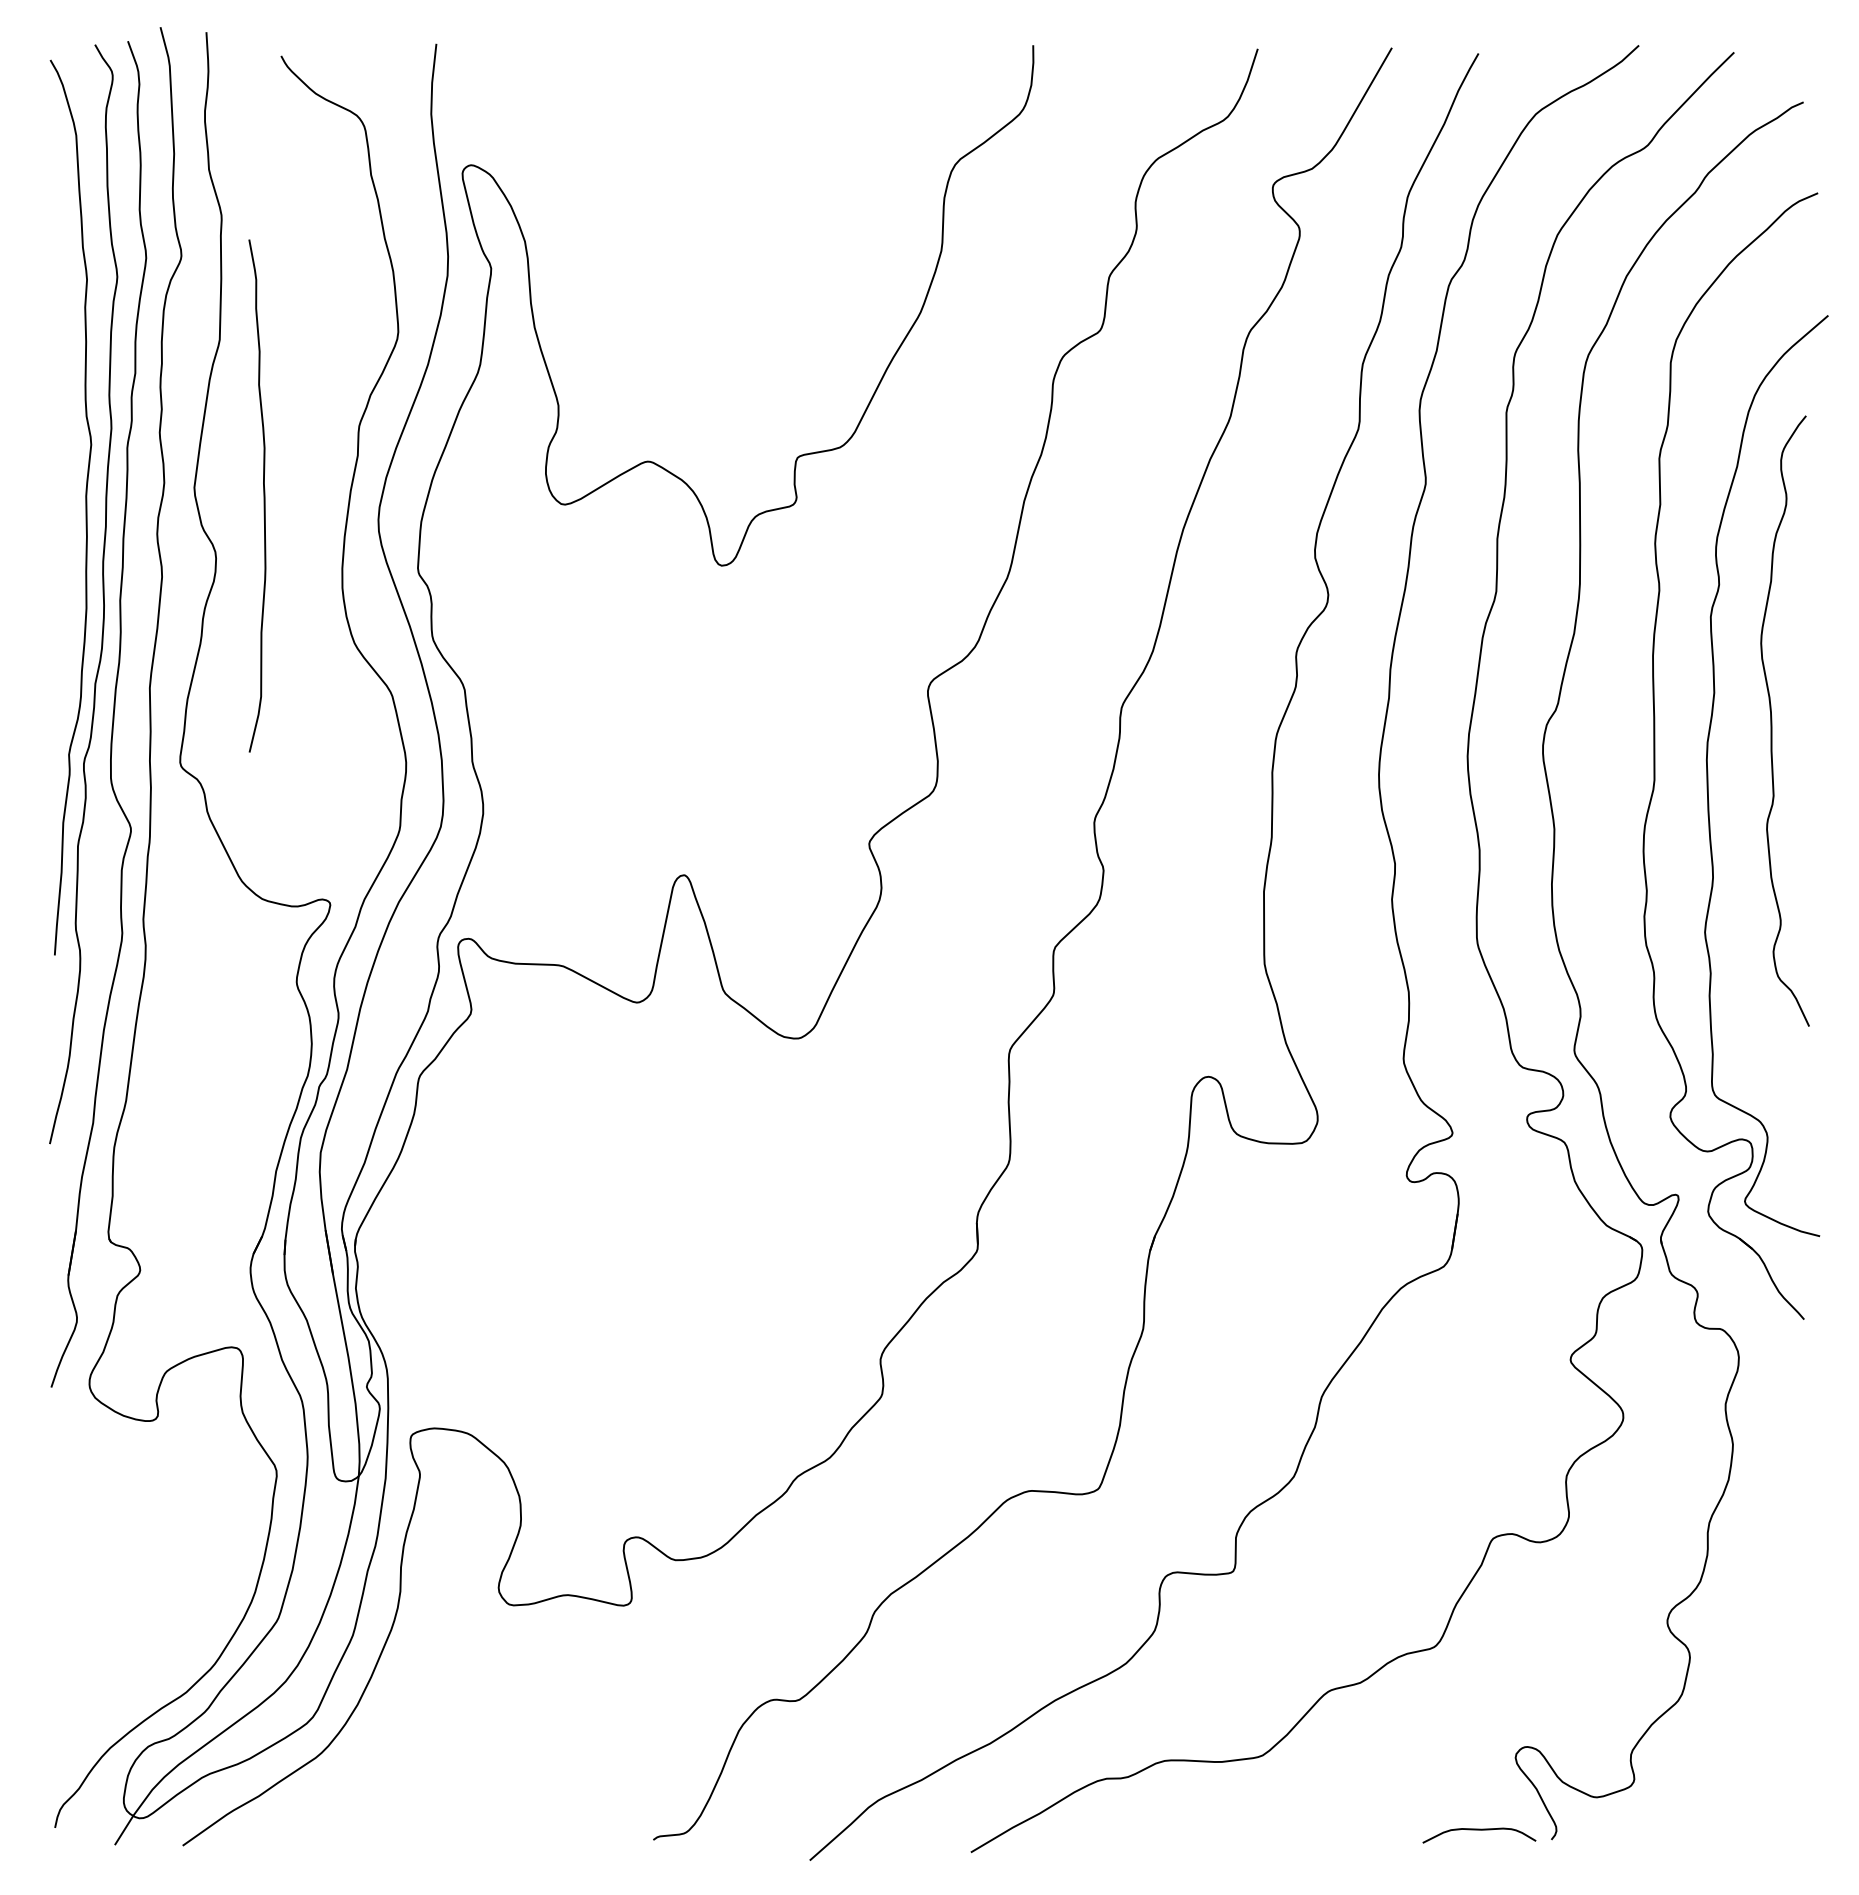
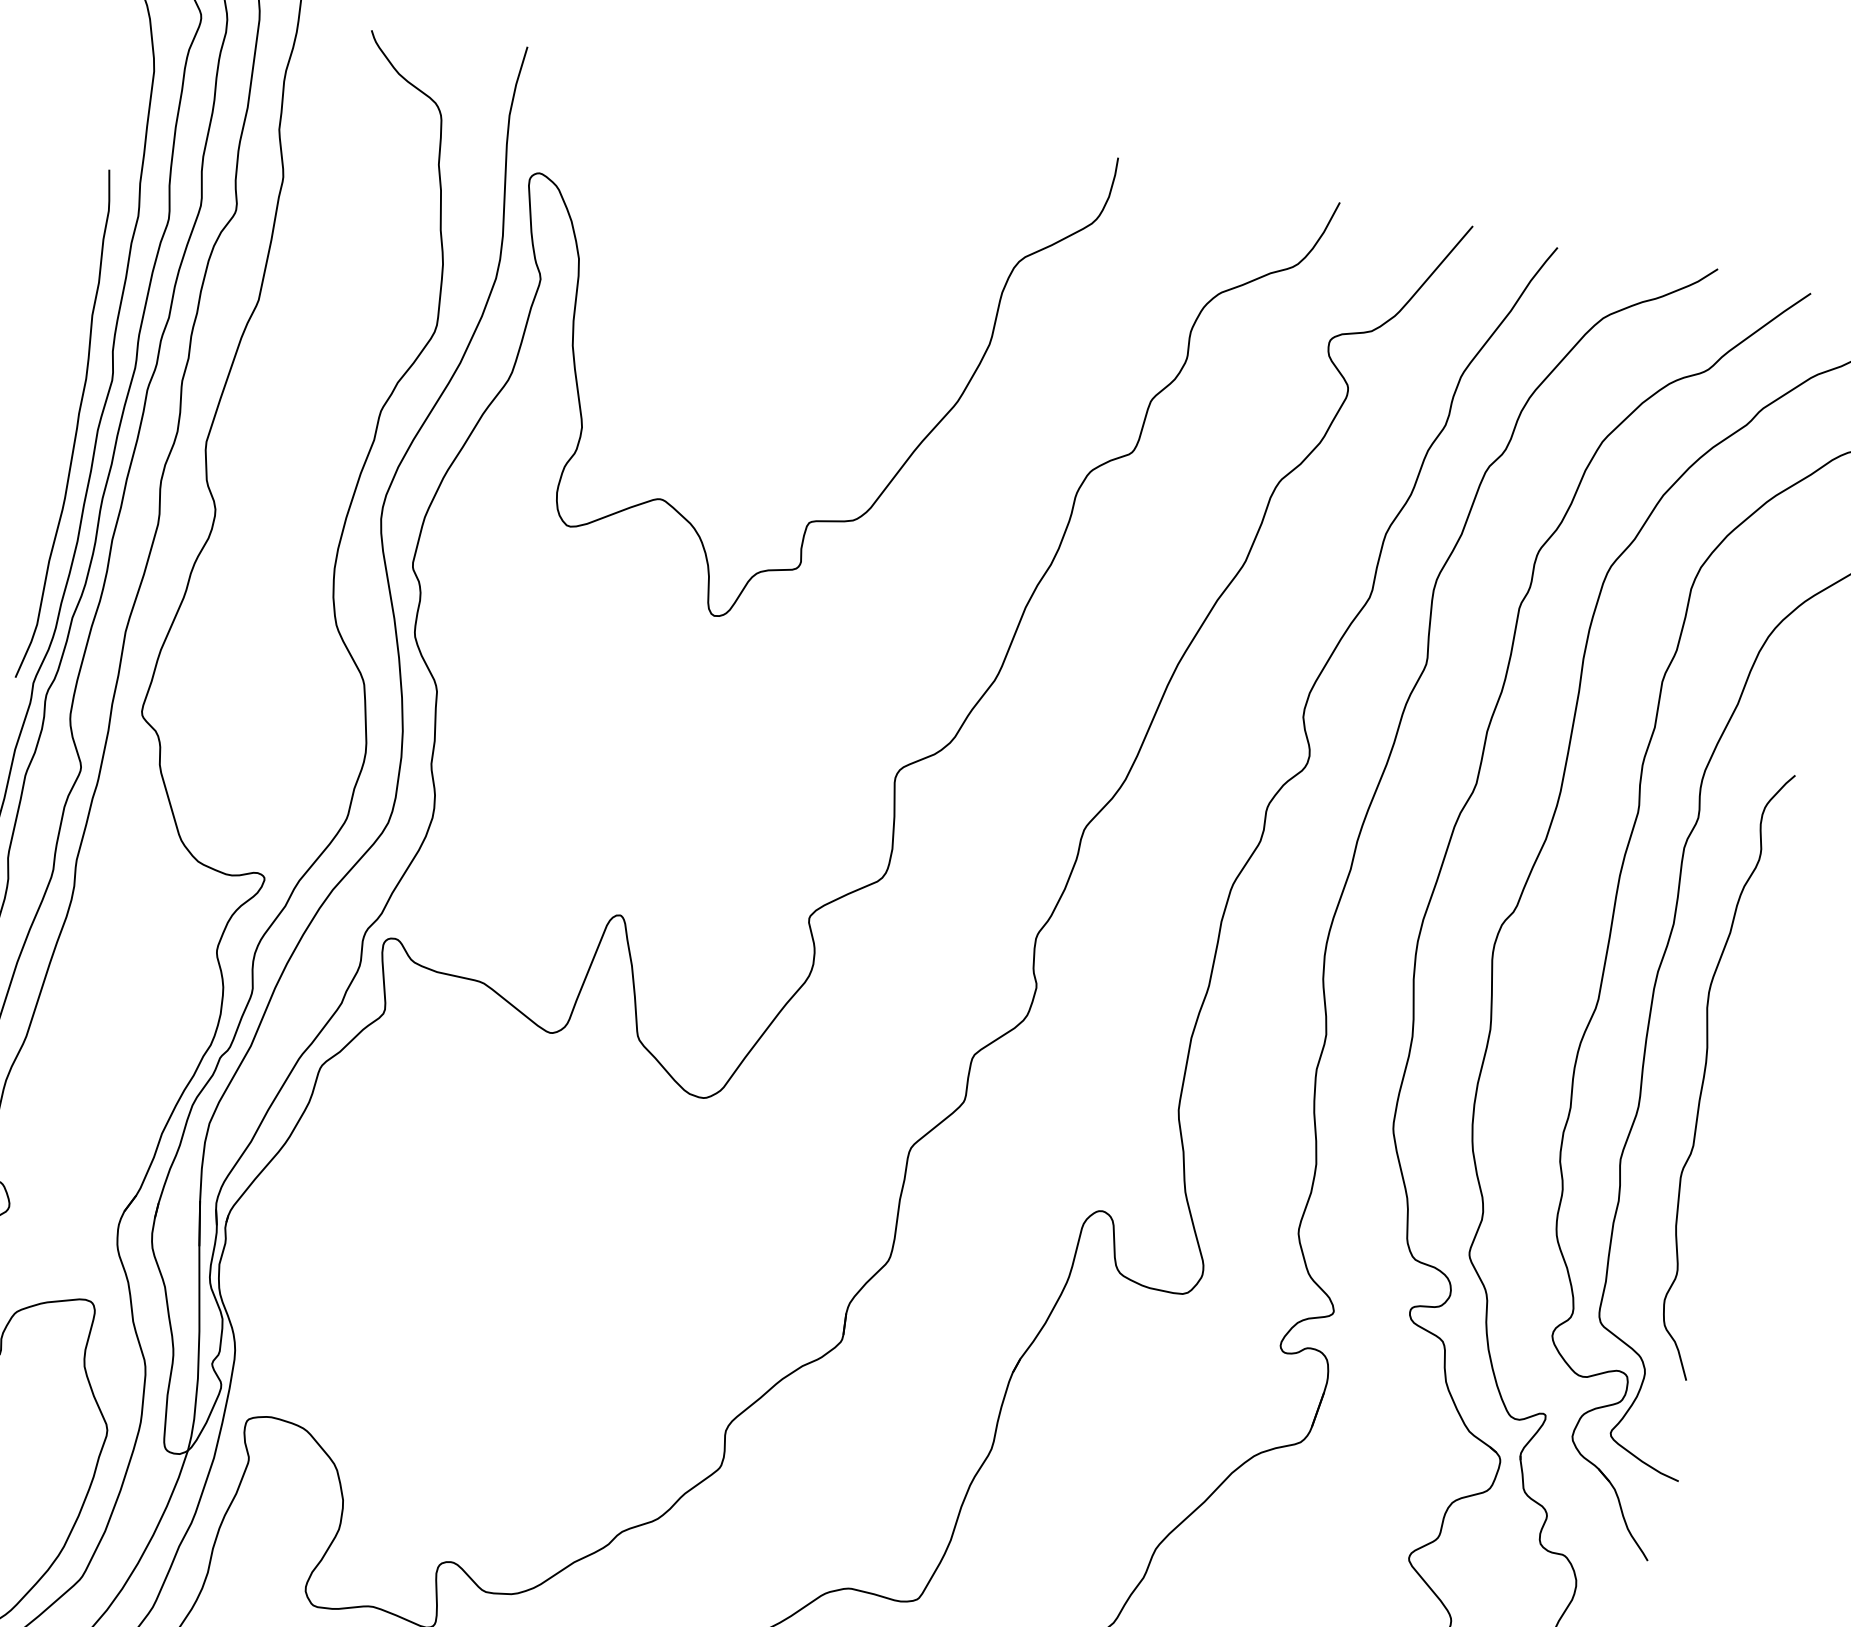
curve: (263, 495) -> (76, 425), moved
curve: (1772, 720) -> (1706, 1070), moved

